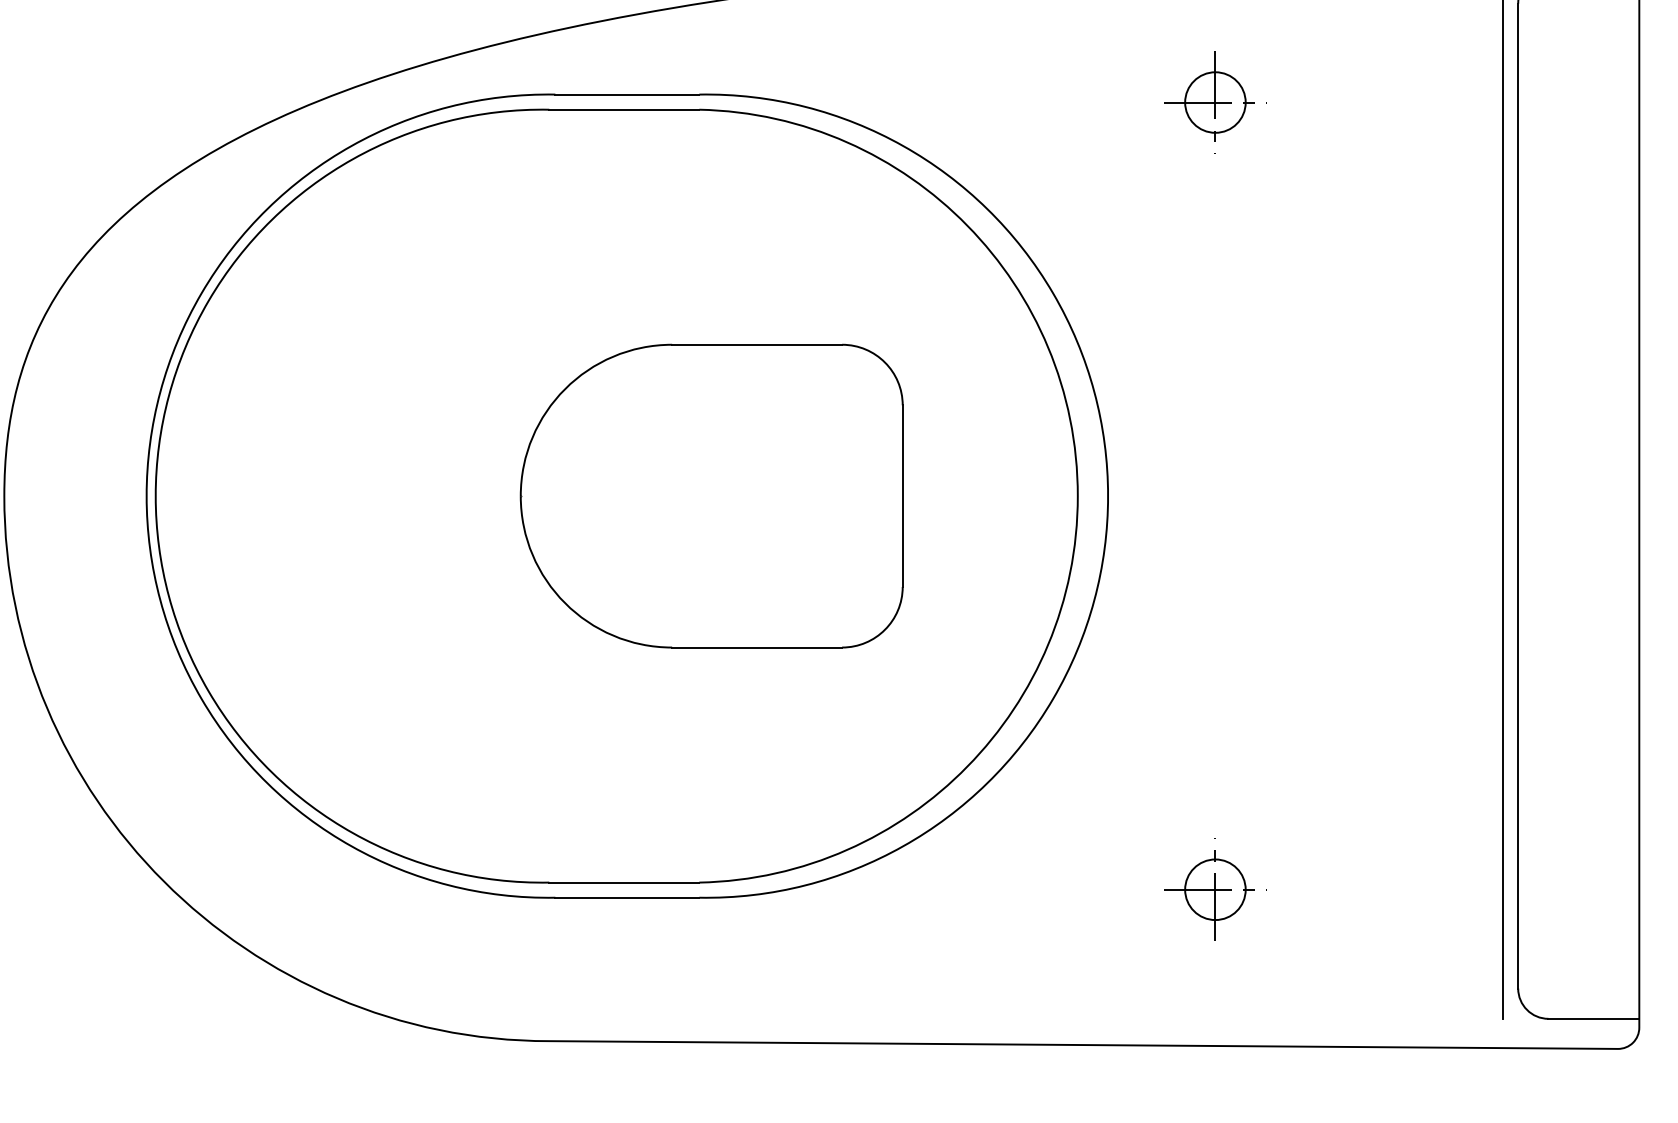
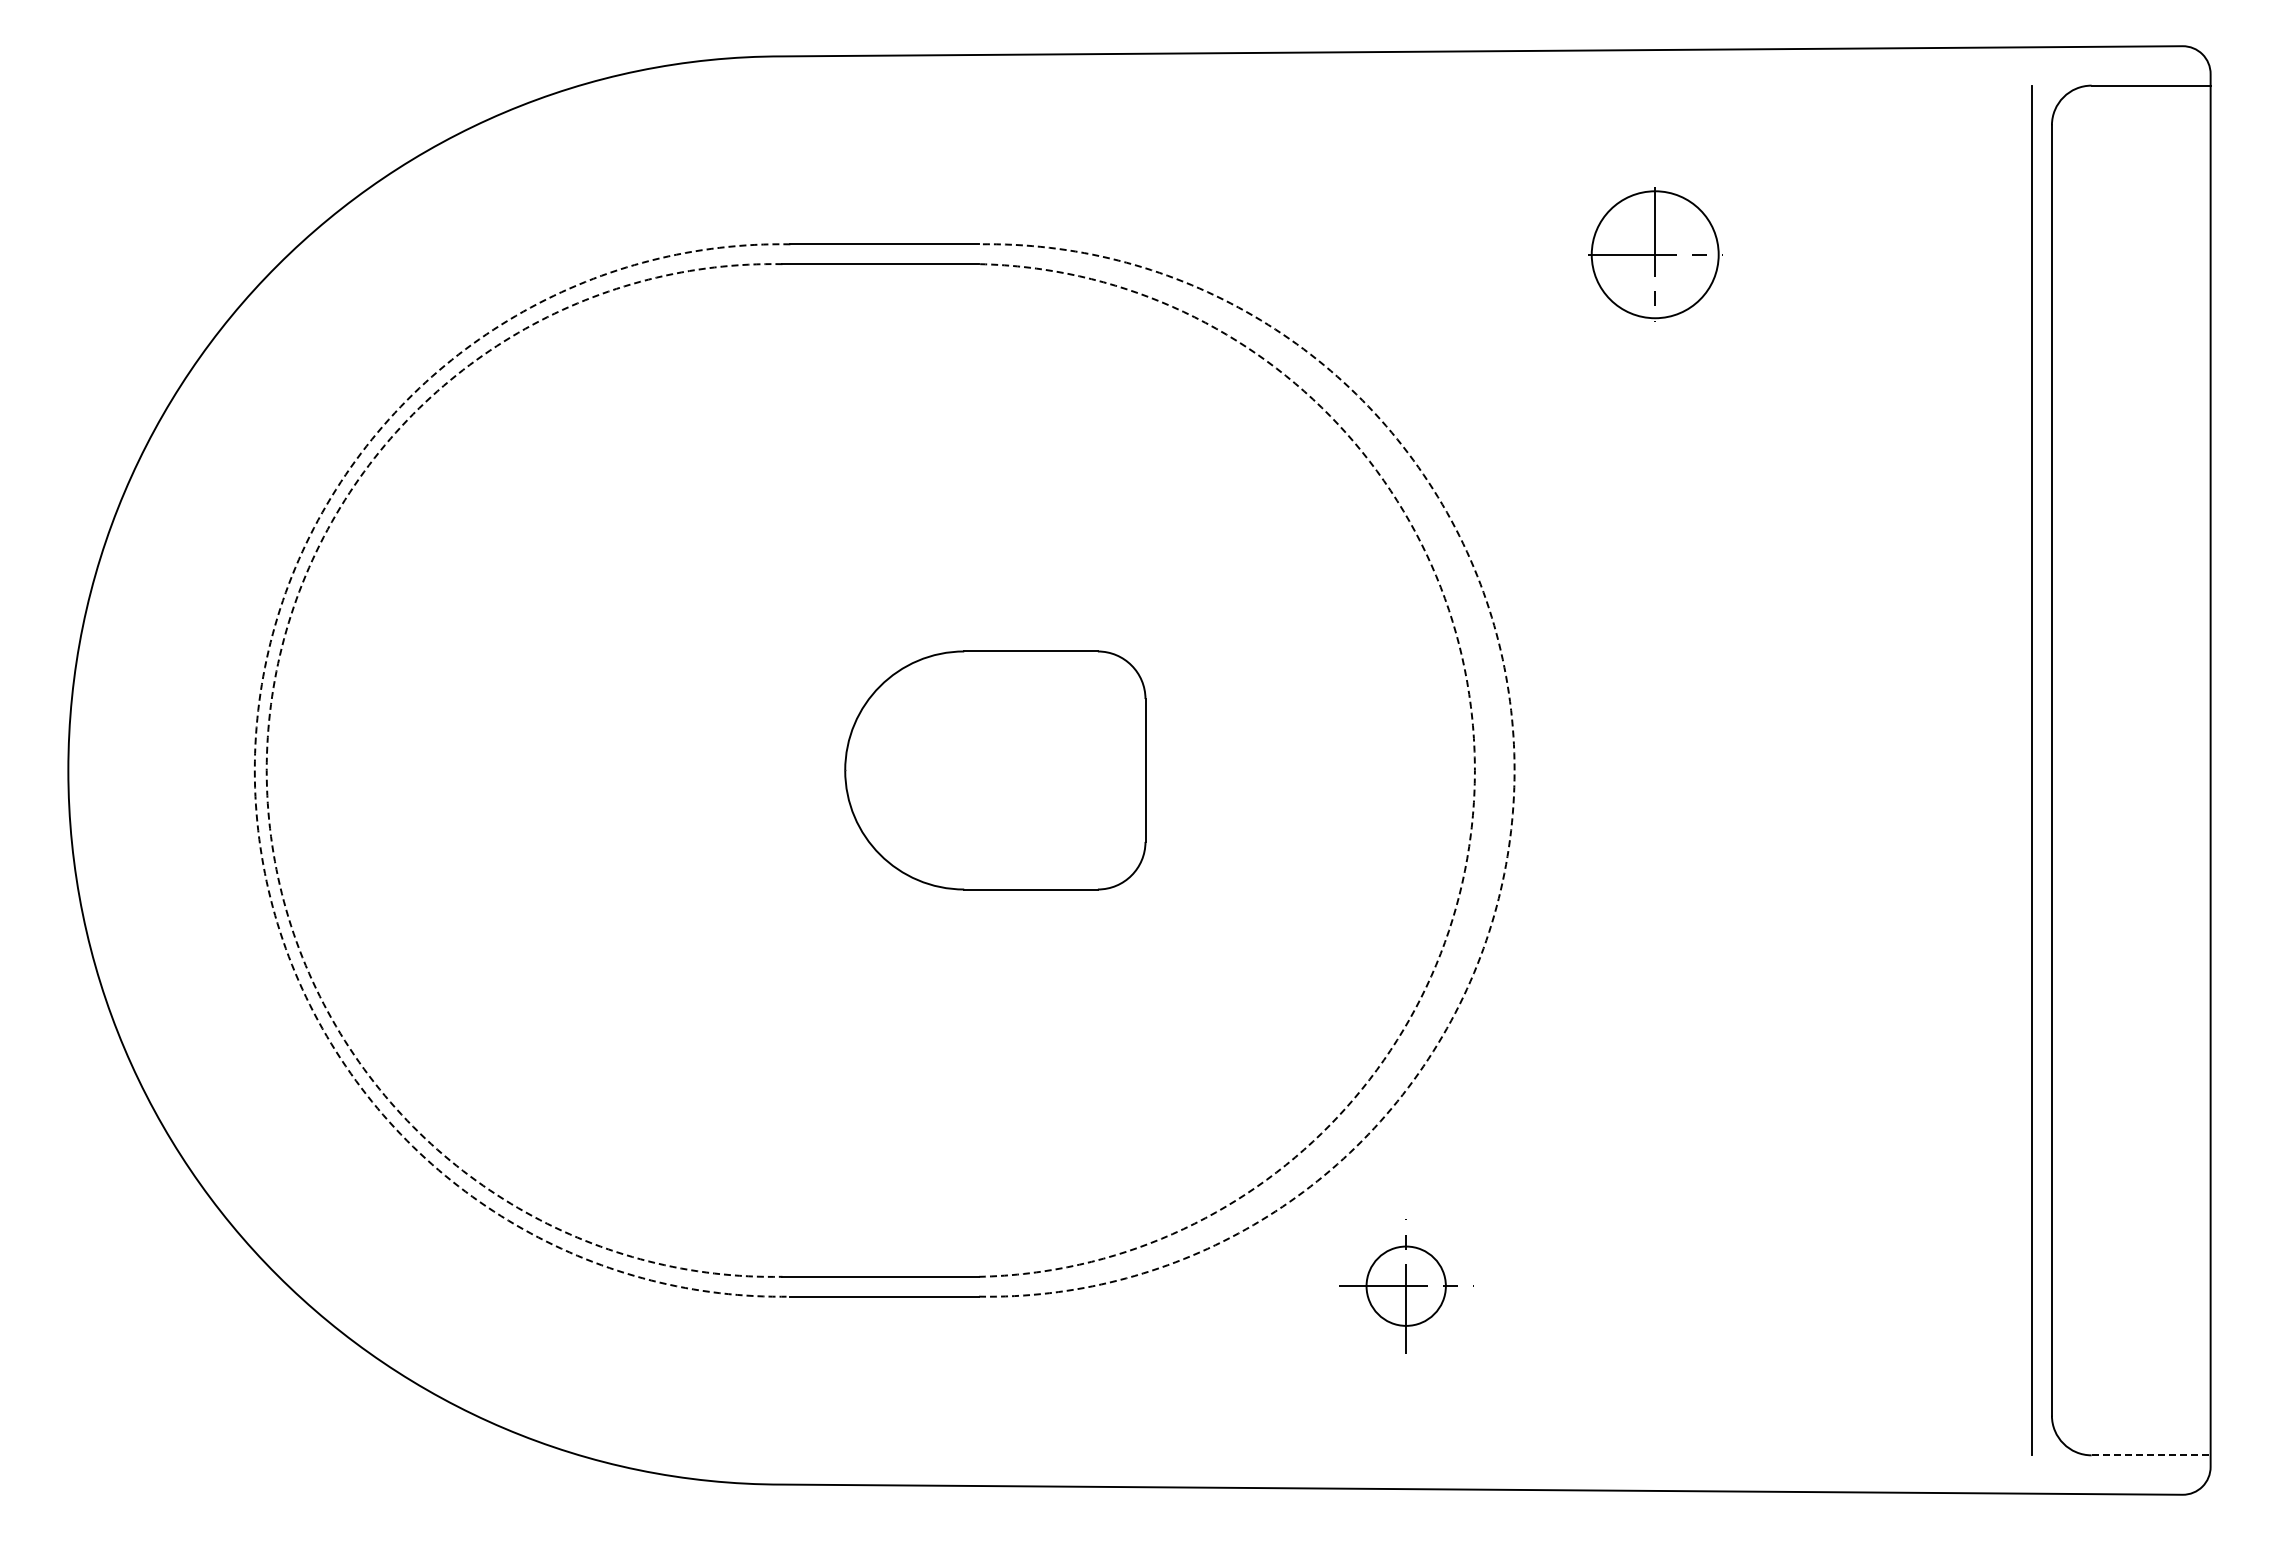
circle: (1214, 102) -> (1654, 254), size x1.6
arc: (146, 496) -> (254, 770), solid -> dashed
arc: (155, 496) -> (266, 770), solid -> dashed
part: (711, 496) -> (995, 770), size x0.6
arc: (1077, 496) -> (1474, 770), solid -> dashed
arc: (1108, 496) -> (1514, 770), solid -> dashed
part: (1215, 889) -> (1406, 1286), moved
line: (1594, 1018) -> (2151, 1455), solid -> dashed

